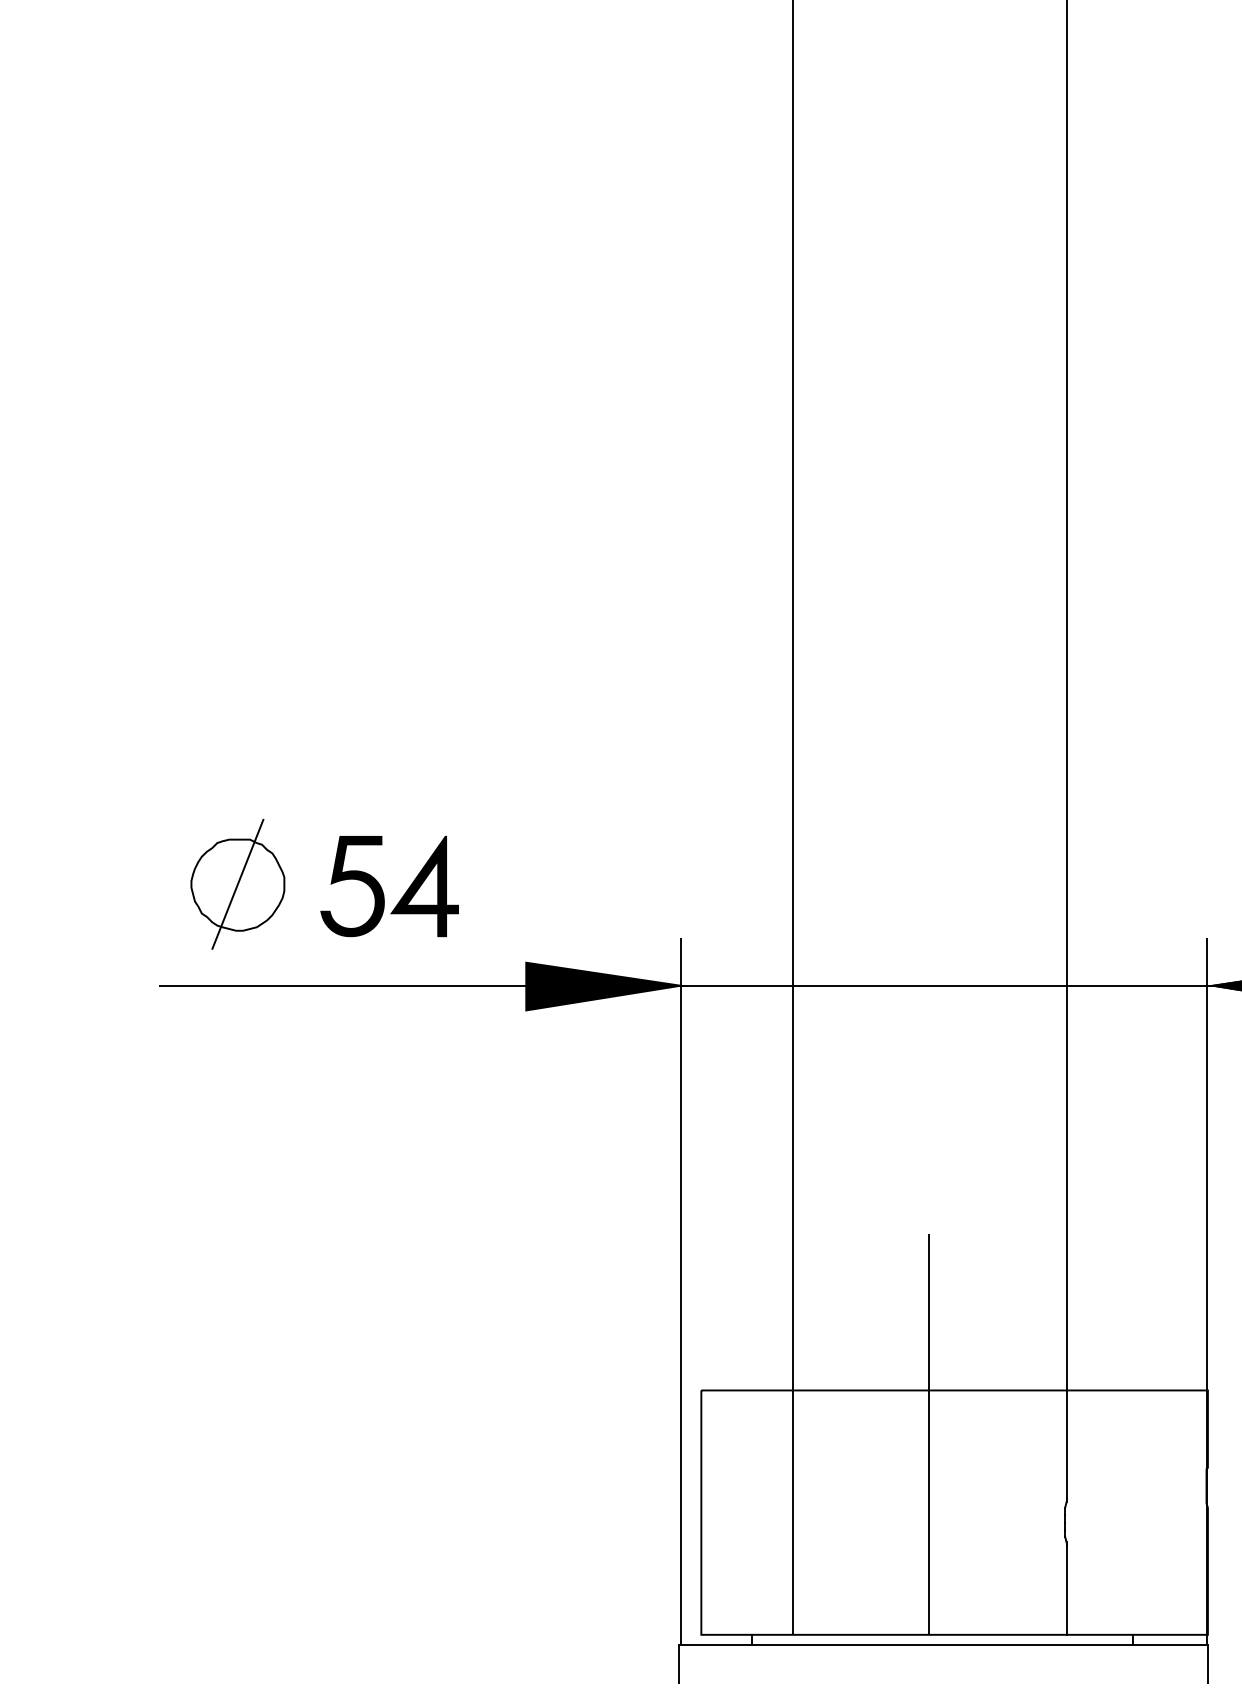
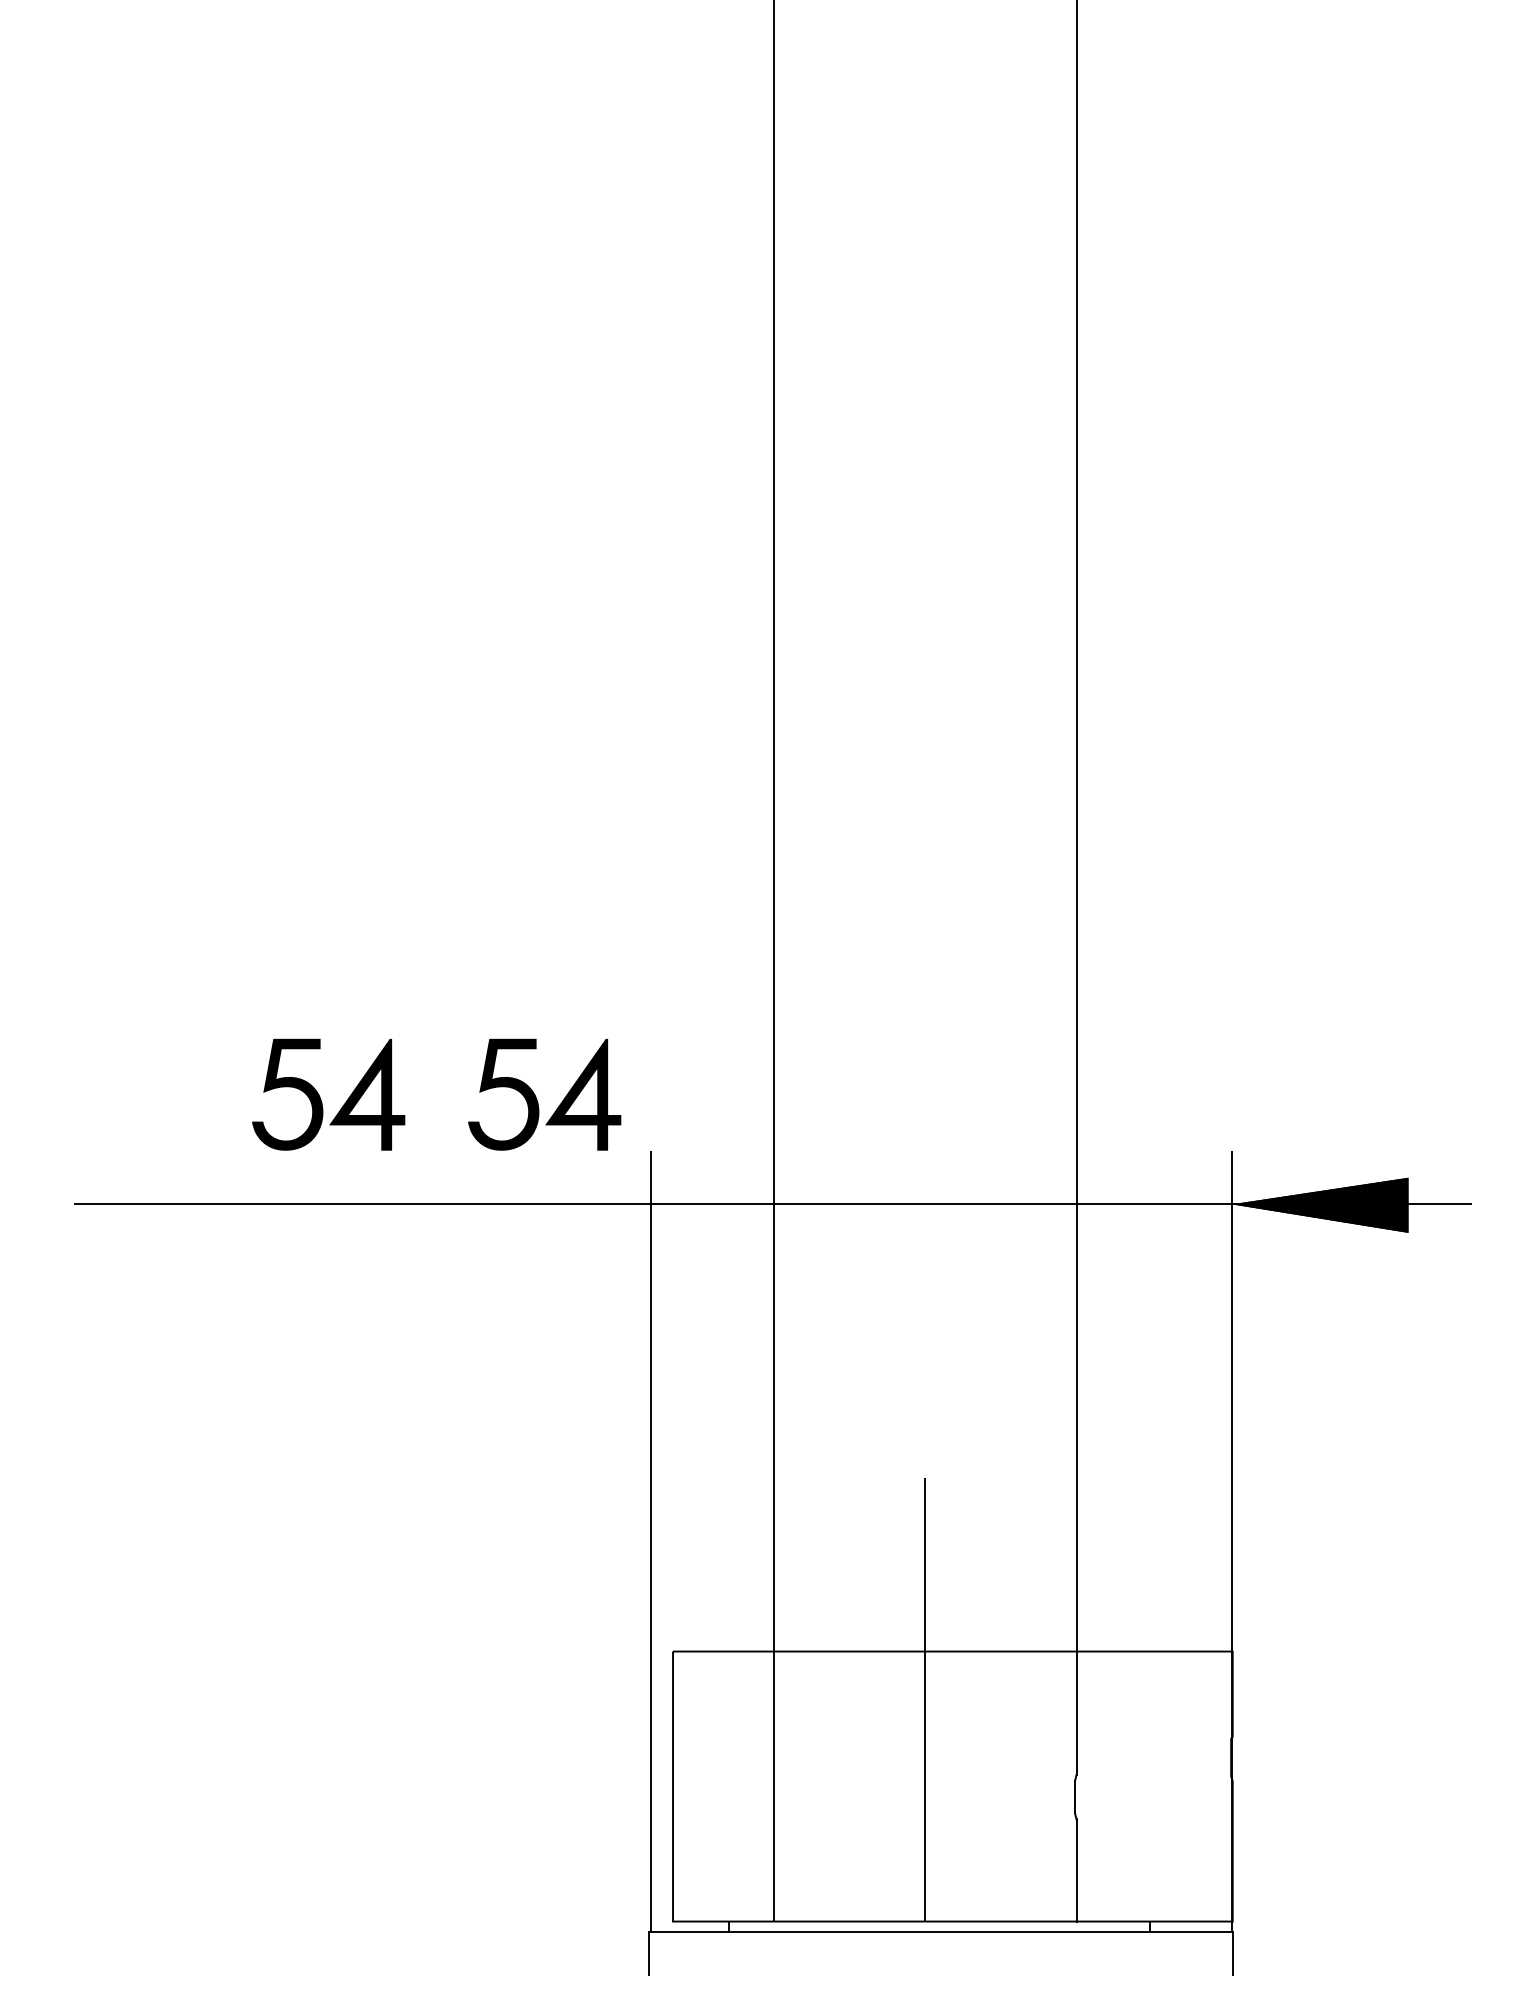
part: (237, 884) -> (160, 1092), removed
part: (577, 888) -> (536, 1096), added
fill: (605, 985) -> (567, 1204), removed

